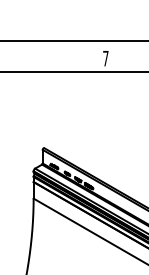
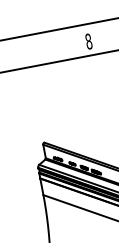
text: (105, 58) -> (88, 41), 7 -> 8

